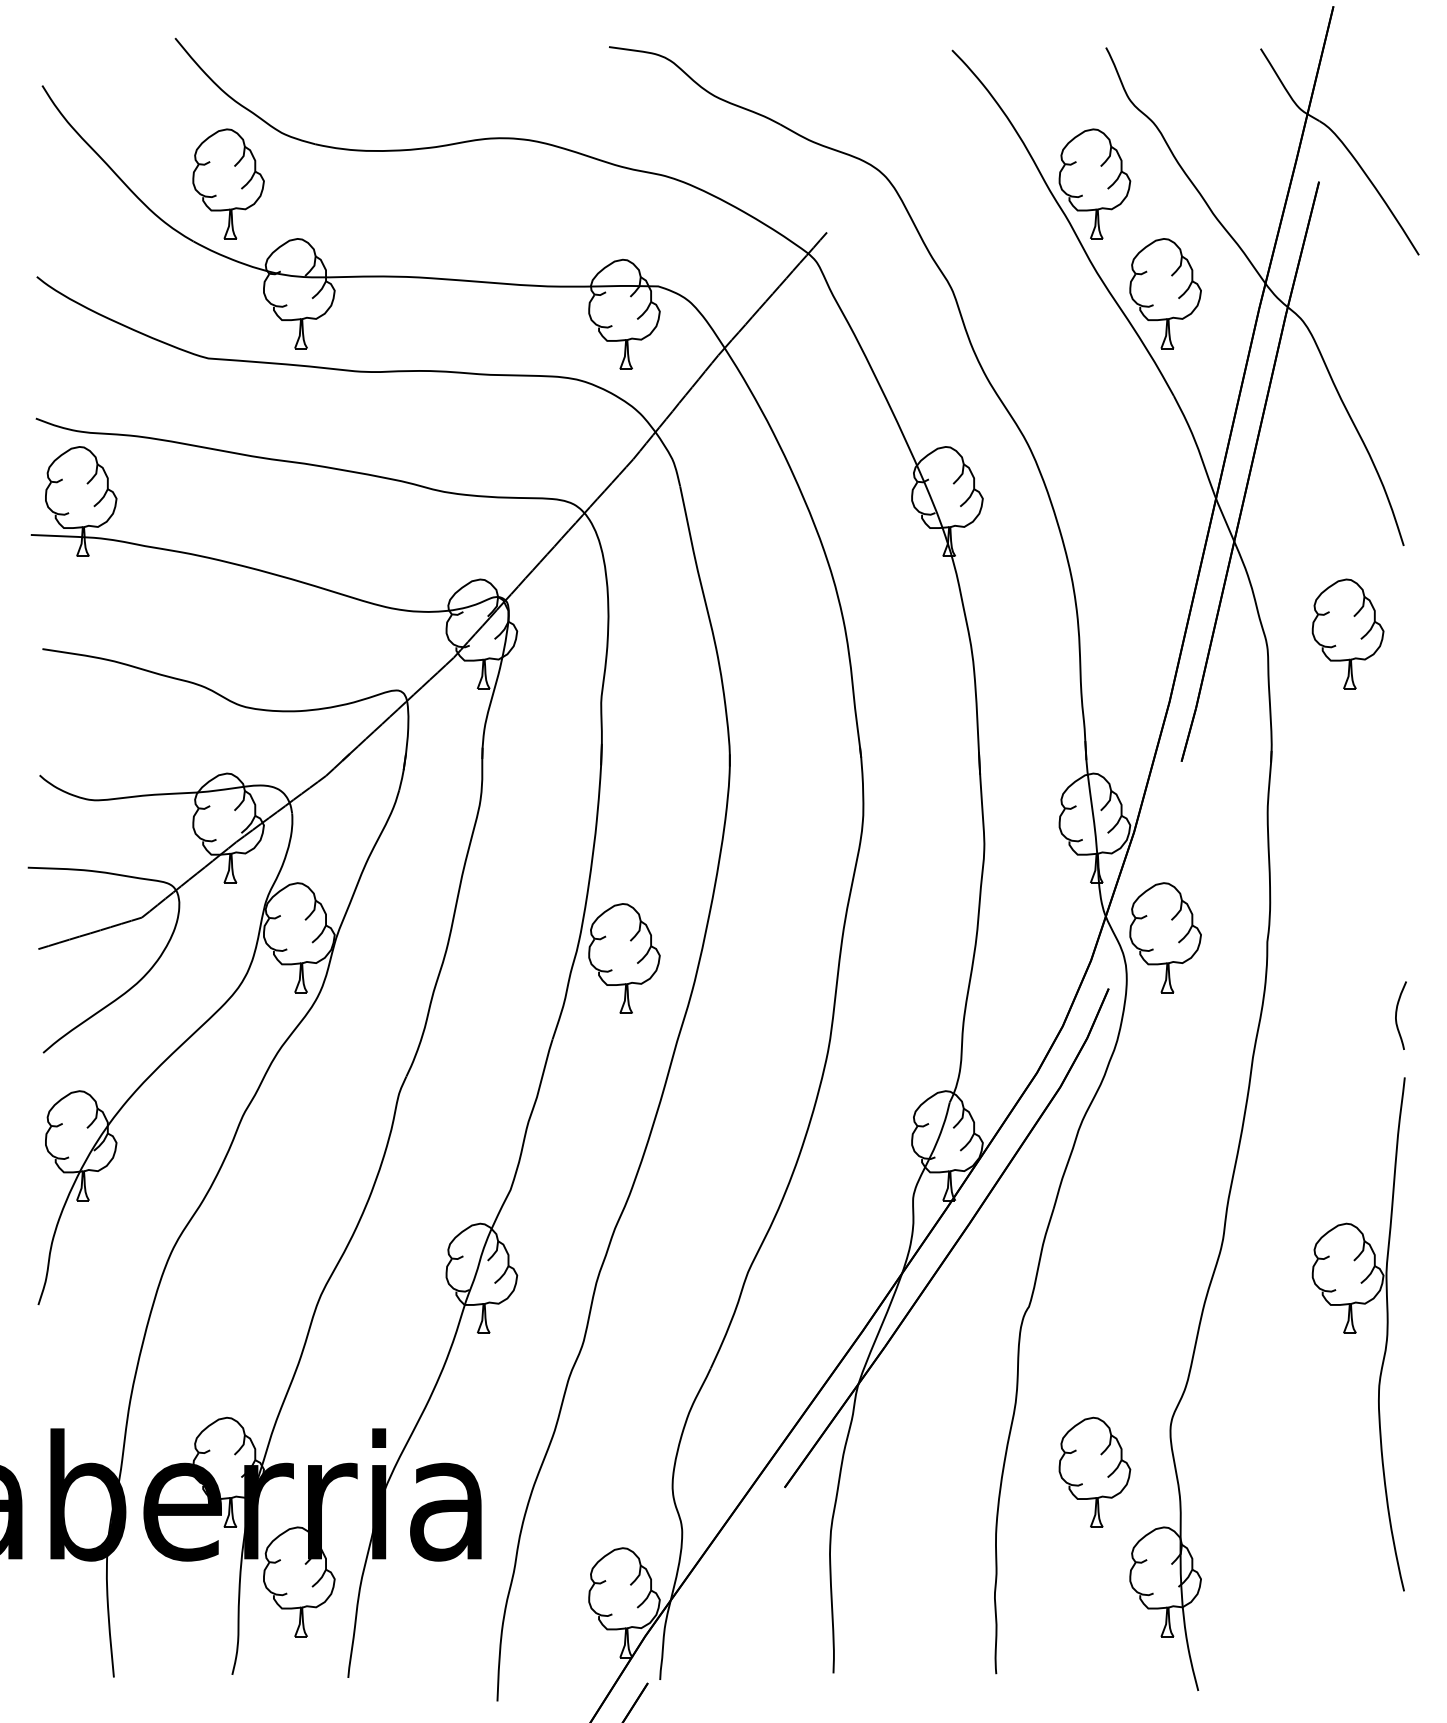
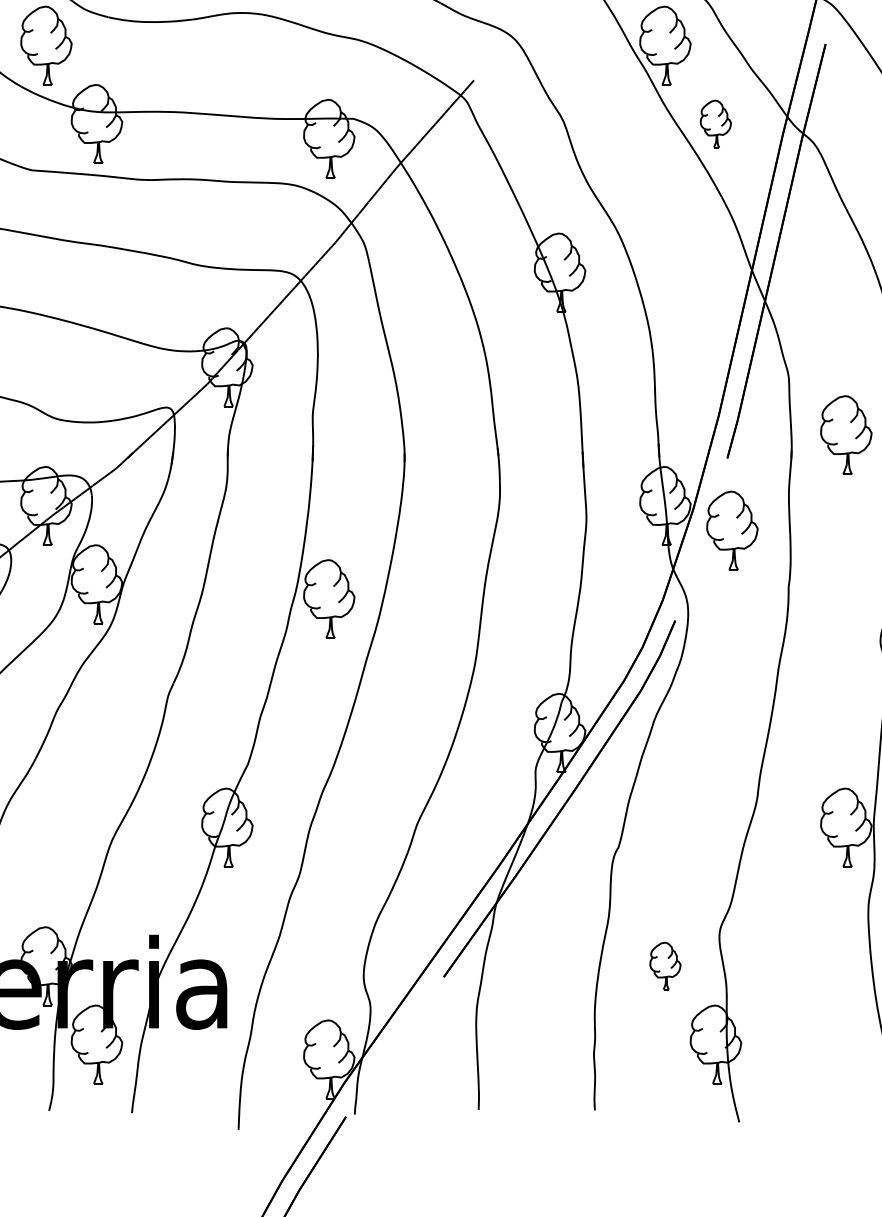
part: (1165, 293) -> (715, 123), size x0.6
part: (1347, 633) -> (845, 434), moved
part: (1165, 937) -> (732, 530), moved
part: (1094, 1471) -> (665, 965), size x0.6

